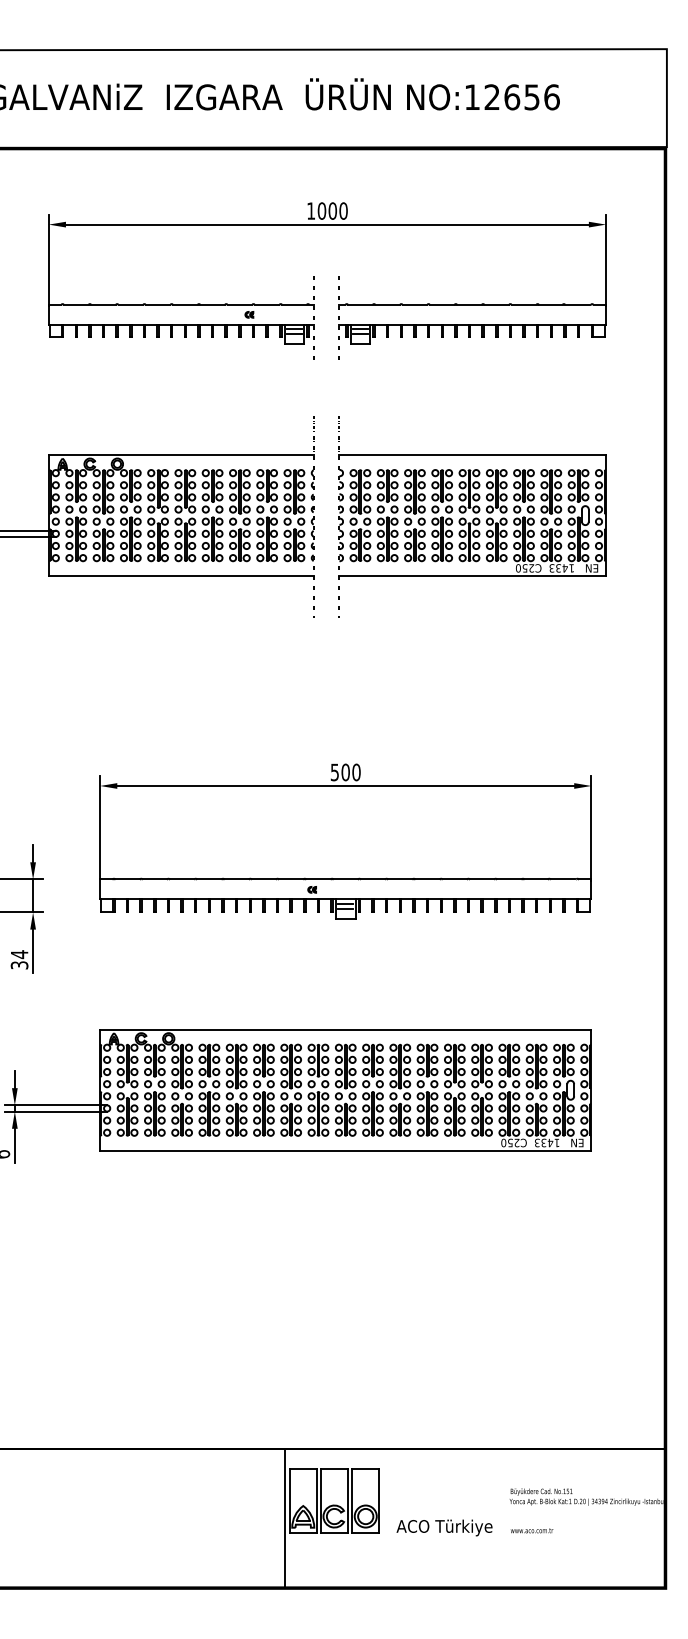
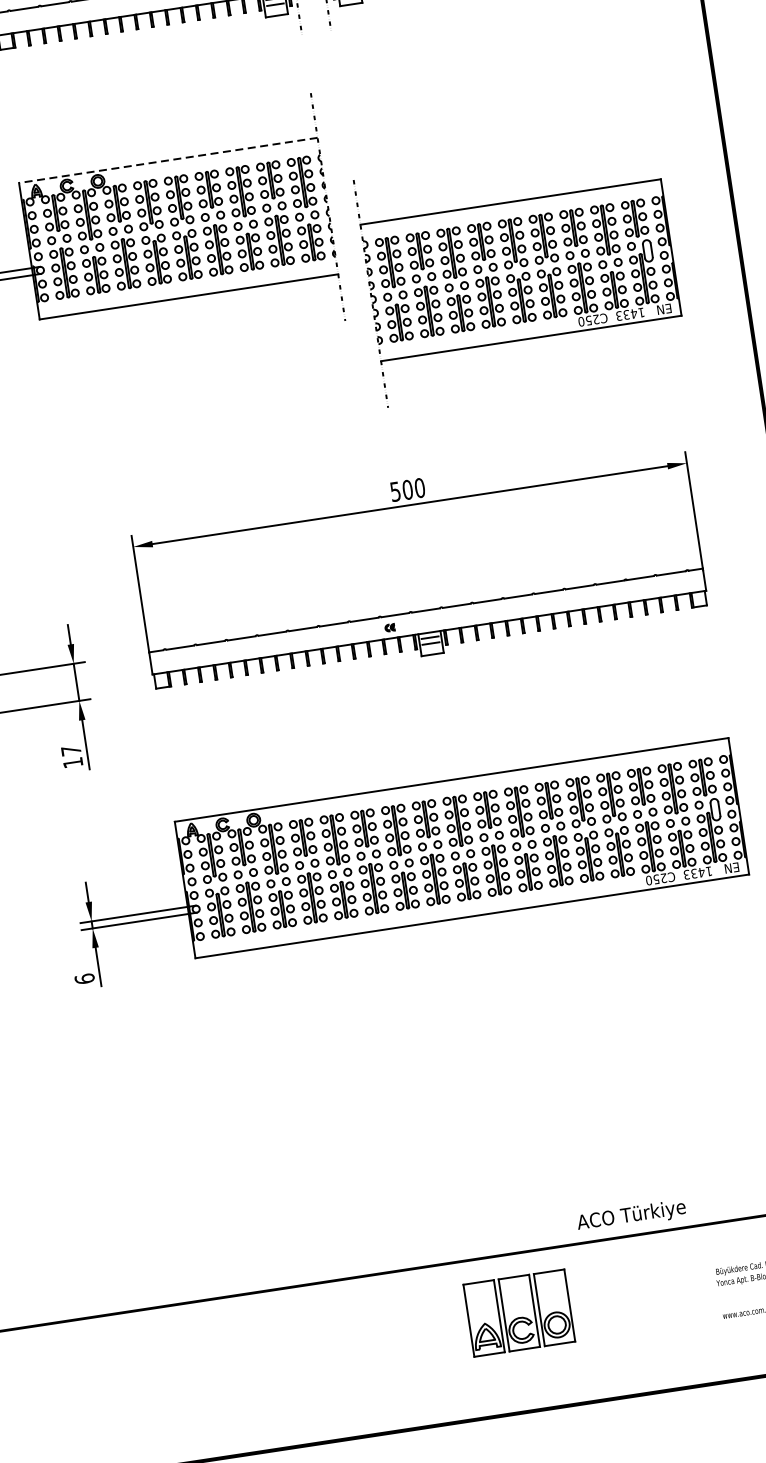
line: (180, 455) -> (167, 160), solid -> dashed
part: (472, 516) -> (520, 271), moved
text: (19, 959) -> (72, 756), 34 -> 17
line: (285, 1517) -> (466, 1339), removed
text: (444, 1527) -> (631, 1215), moved

